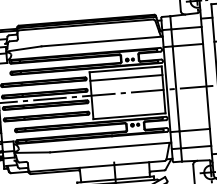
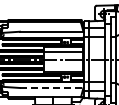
line: (111, 146) -> (52, 87), solid -> dashed

